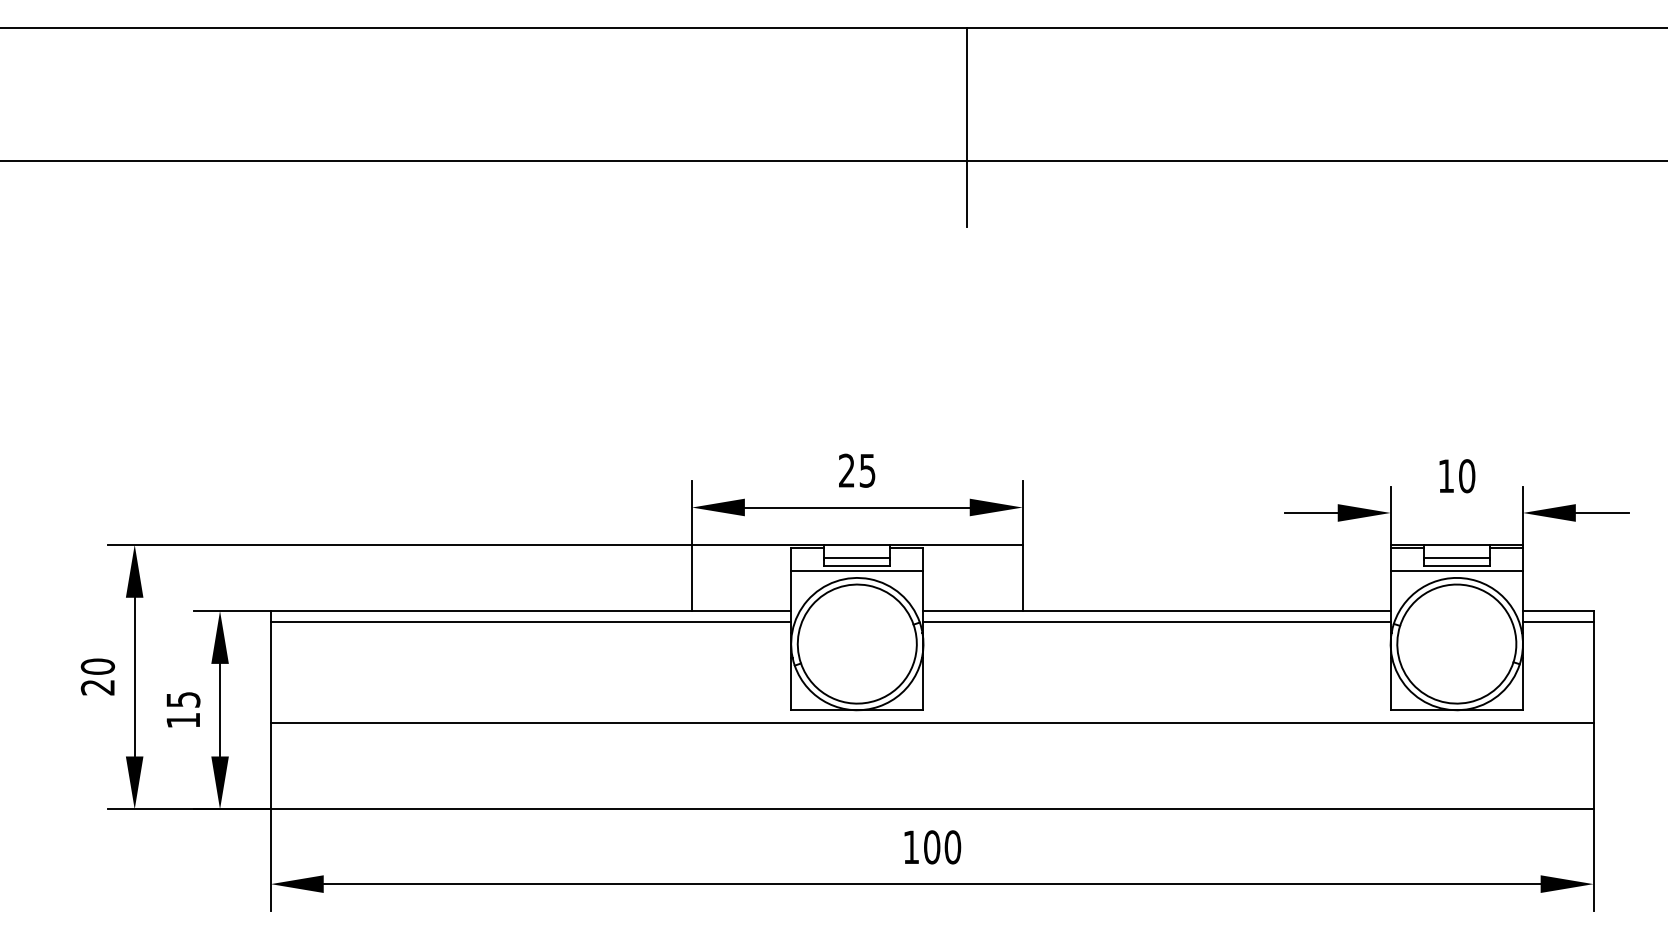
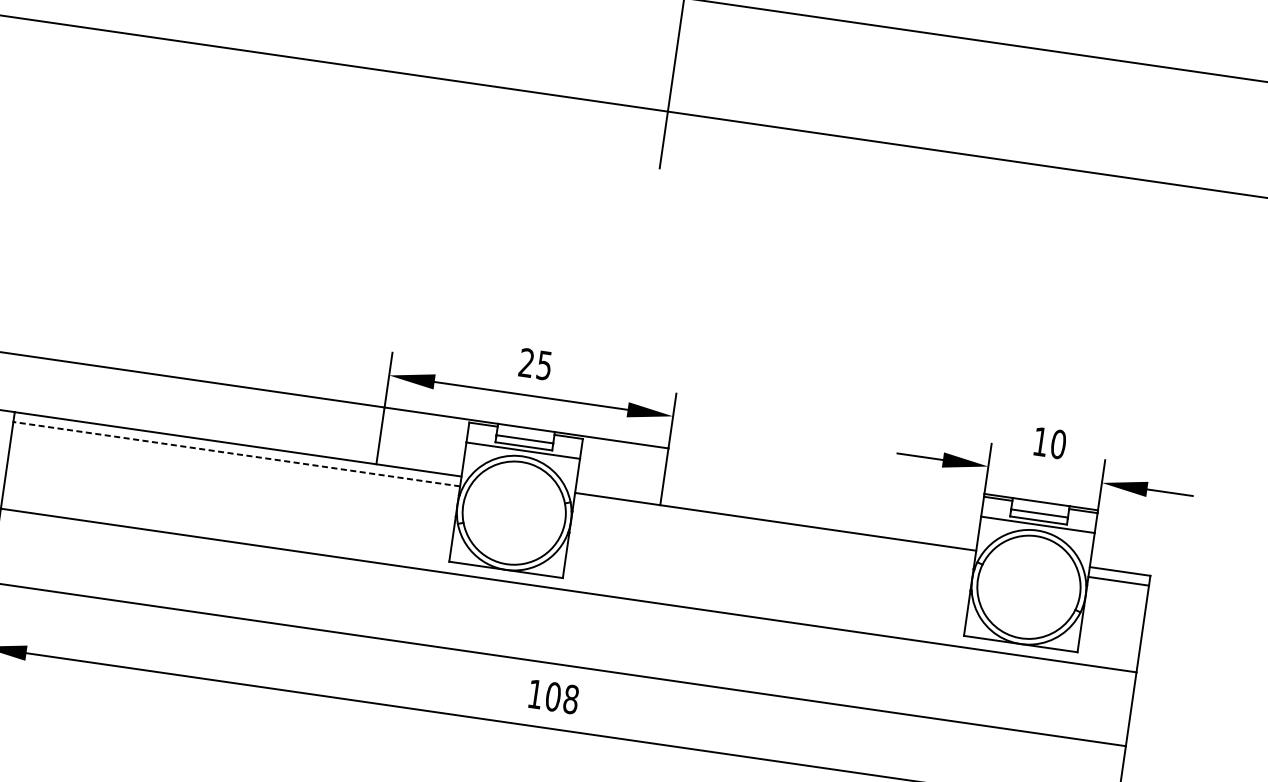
line: (530, 622) -> (236, 454), solid -> dashed
line: (1156, 622) -> (773, 531), removed
text: (952, 847) -> (570, 699), 100 -> 108

